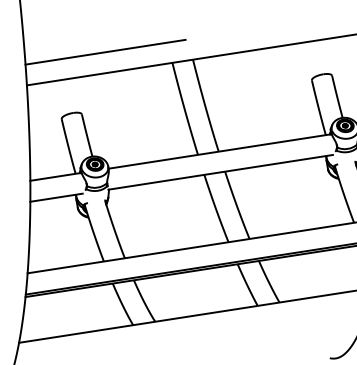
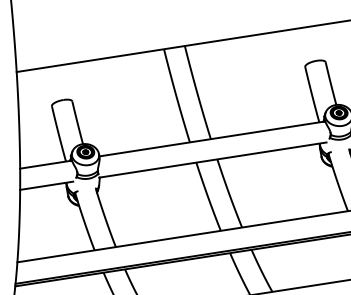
line: (105, 51) -> (96, 37), removed

